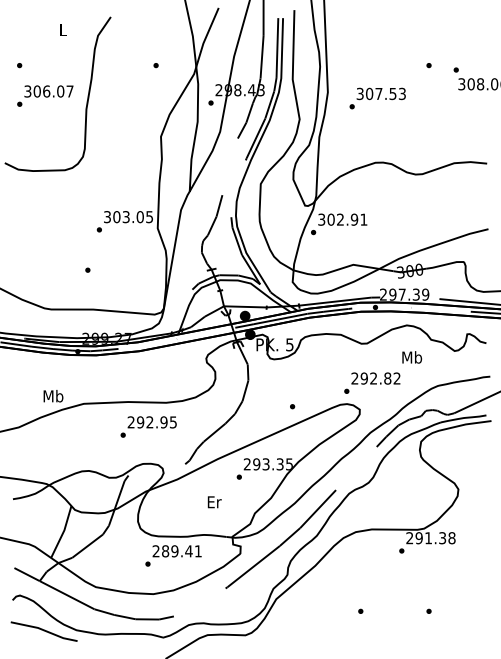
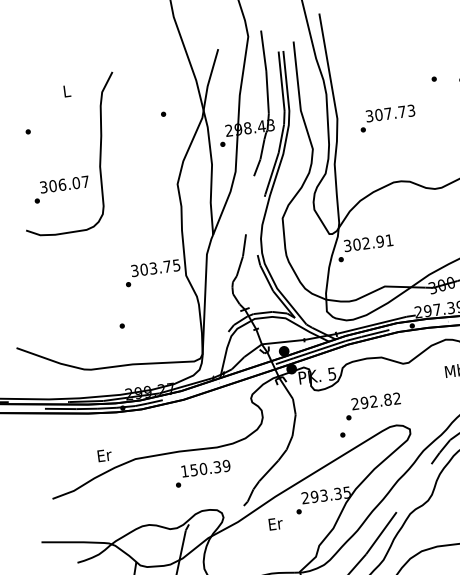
text: (392, 94) -> (401, 112), 307.53 -> 307.73
text: (45, 95) -> (61, 189), moved
text: (139, 217) -> (166, 267), 303.05 -> 303.75
text: (372, 382) -> (373, 405), moved
text: (53, 396) -> (104, 455), Mb -> Er
text: (152, 422) -> (205, 468), 292.95 -> 150.39
text: (214, 502) -> (275, 524), moved

